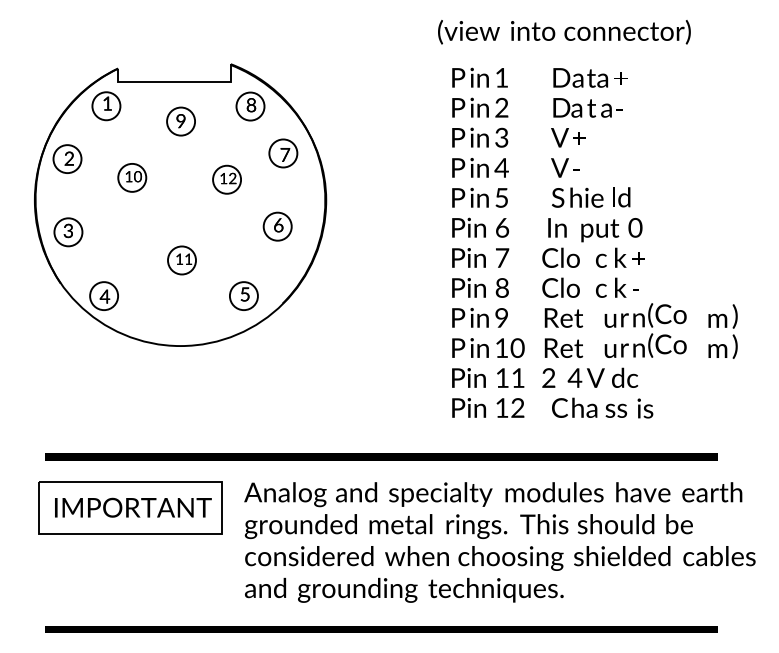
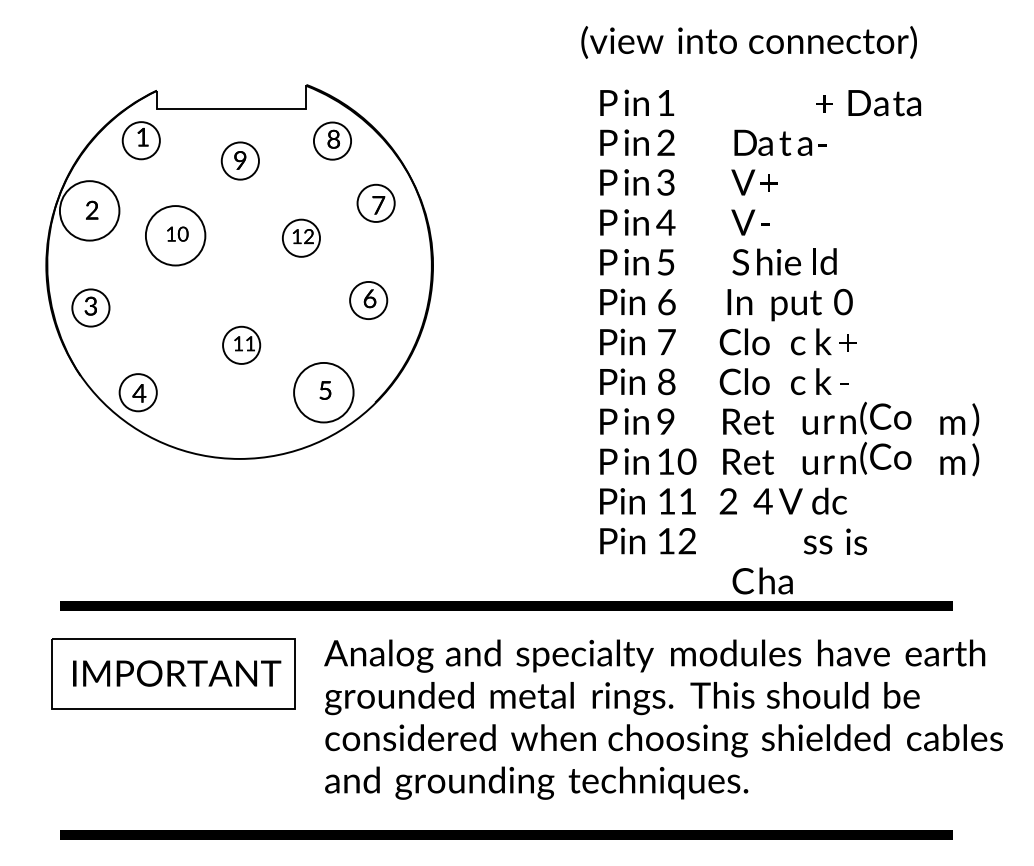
text: (580, 78) -> (884, 103), moved
circle: (67, 158) -> (89, 210), size x1.6
circle: (132, 177) -> (175, 235), size x1.6
circle: (243, 295) -> (323, 392), size x1.6
text: (574, 407) -> (762, 580), moved

